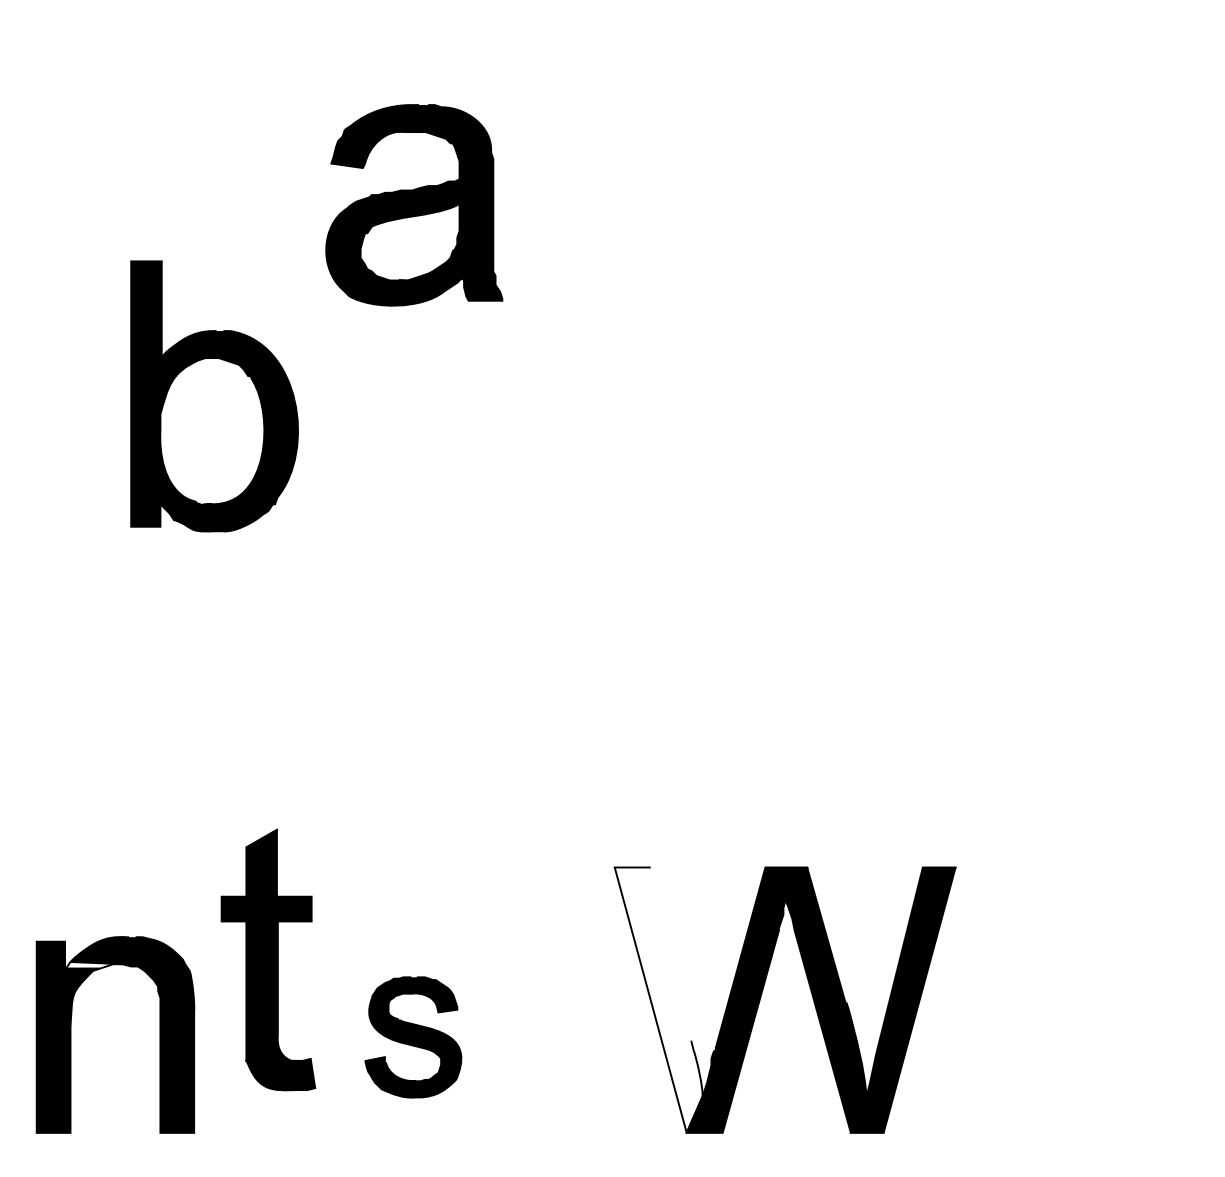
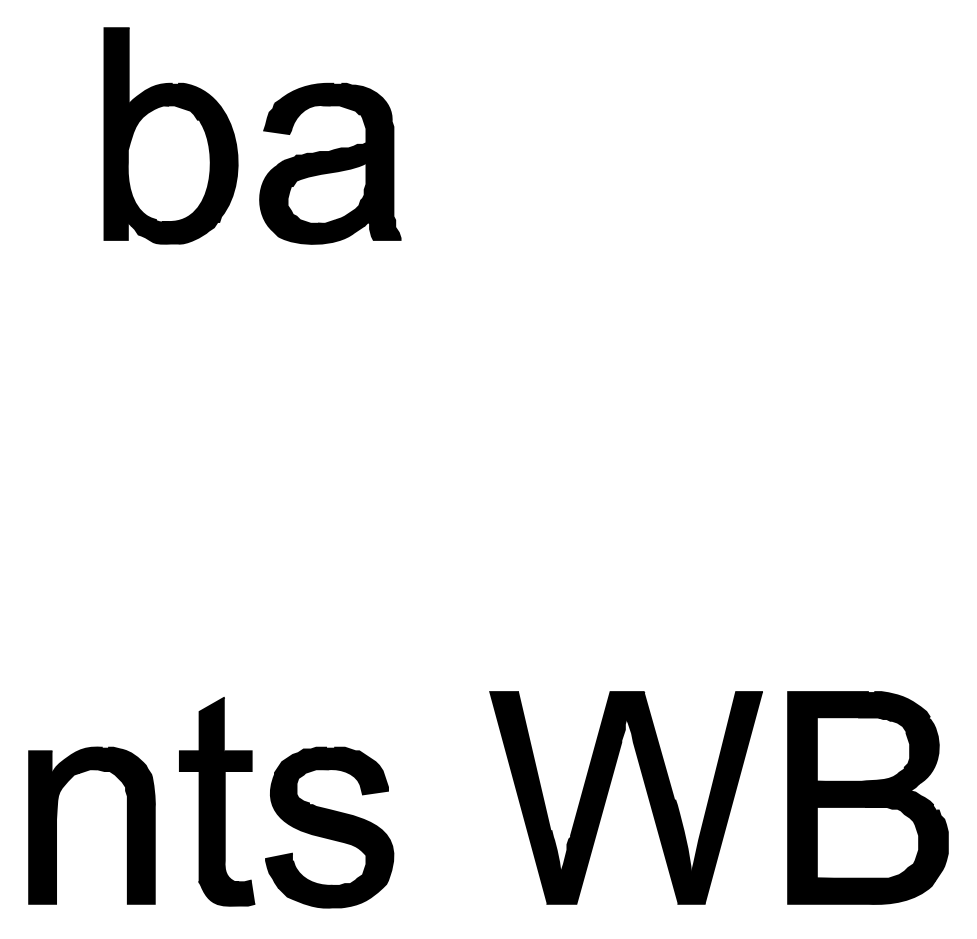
part: (214, 396) -> (170, 136), moved
part: (268, 959) -> (217, 801), moved
fill: (93, 964) -> (74, 769), added
fill: (658, 999) -> (525, 797), added
part: (1088, 999) -> (868, 797), added
part: (413, 1037) -> (329, 827), size x1.67

